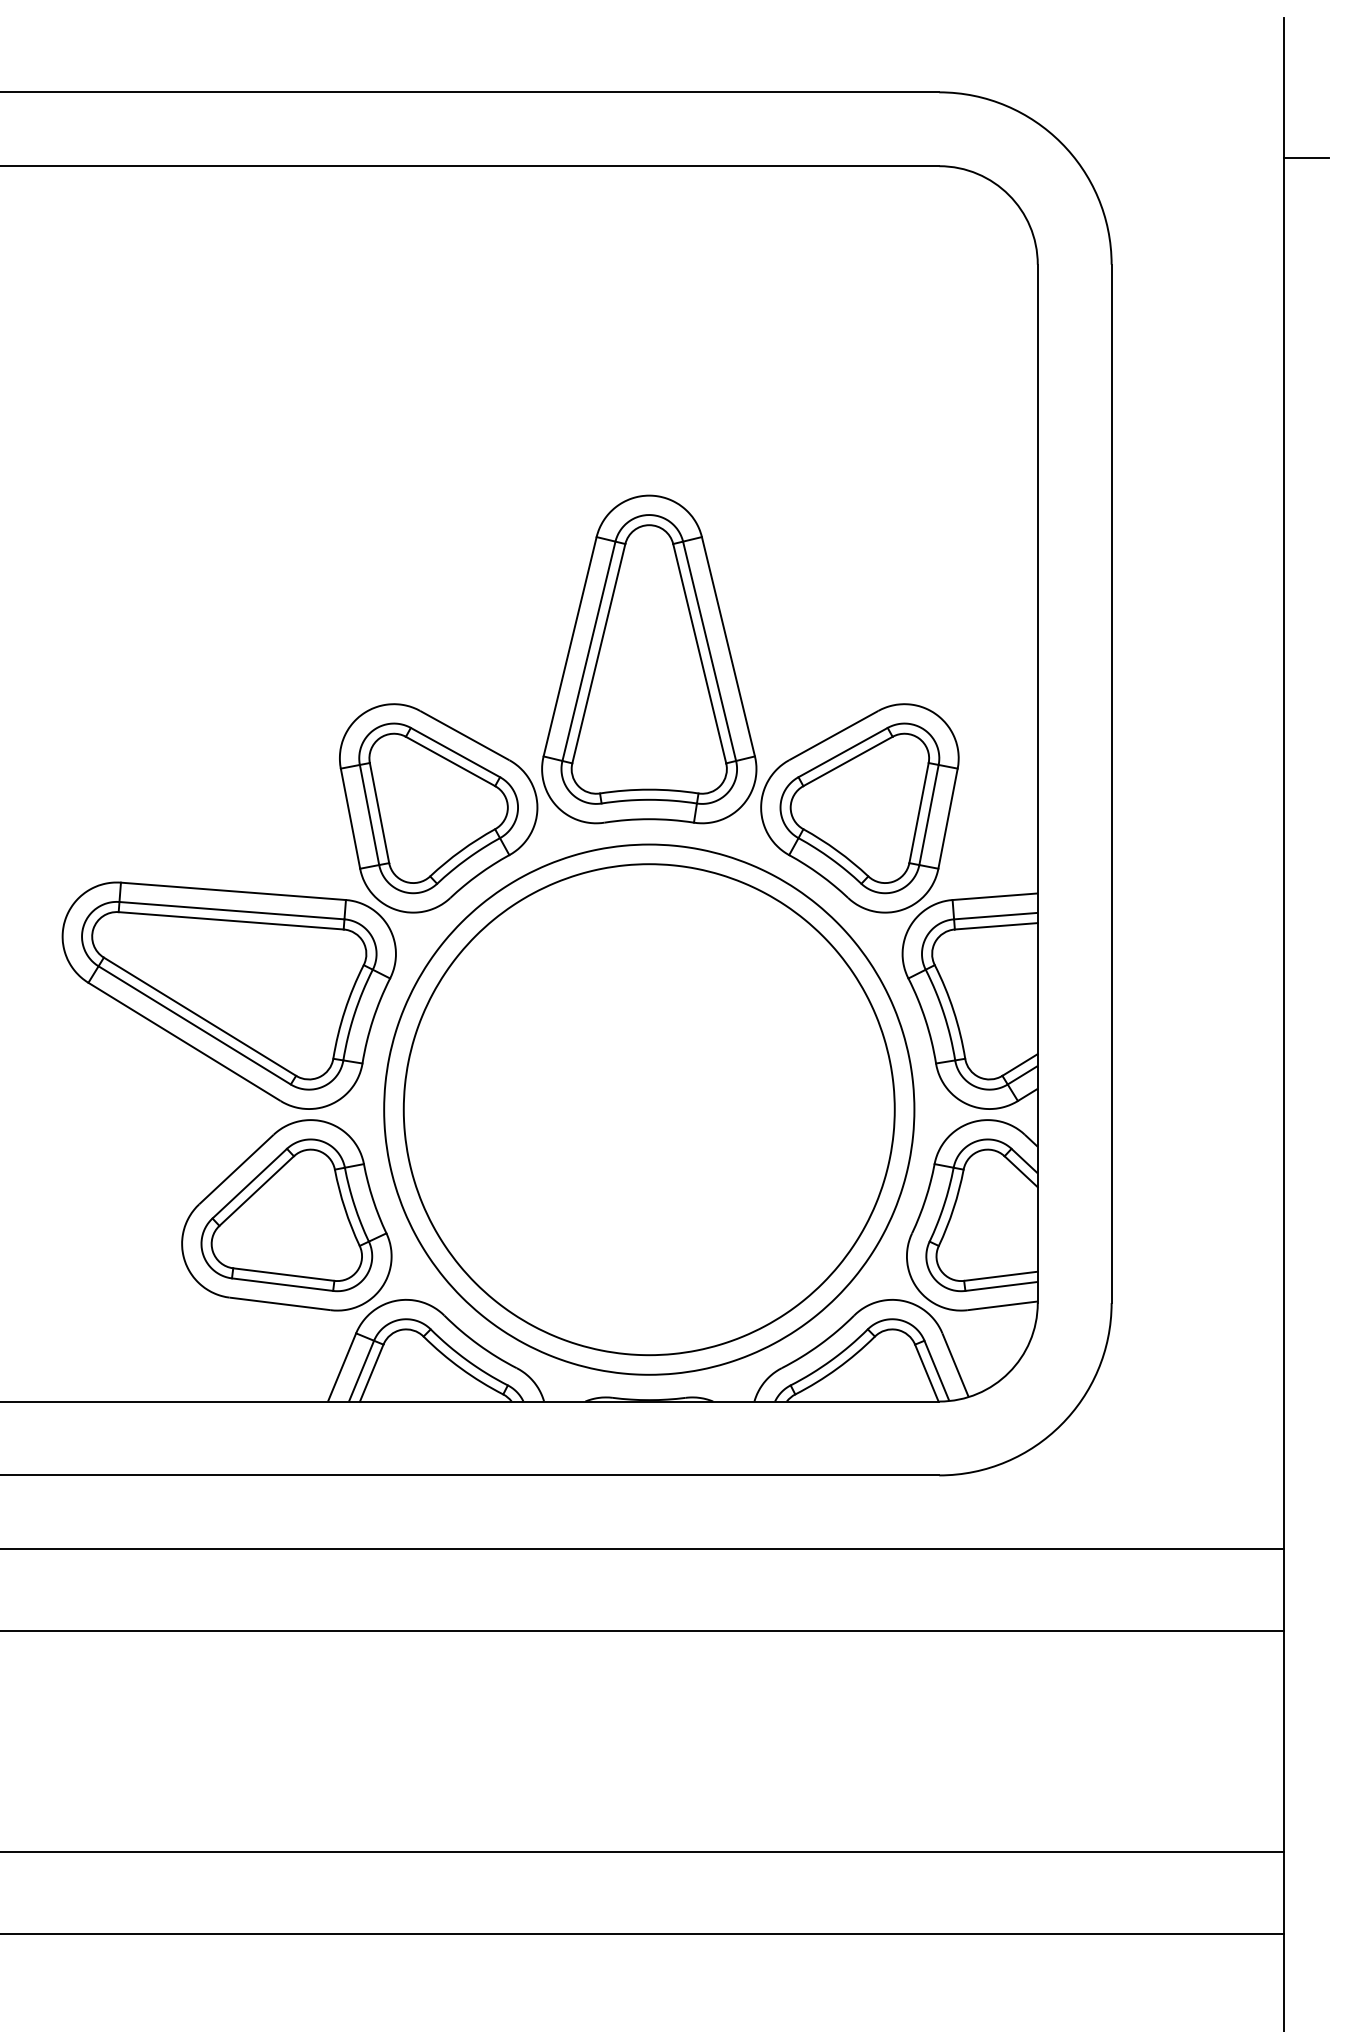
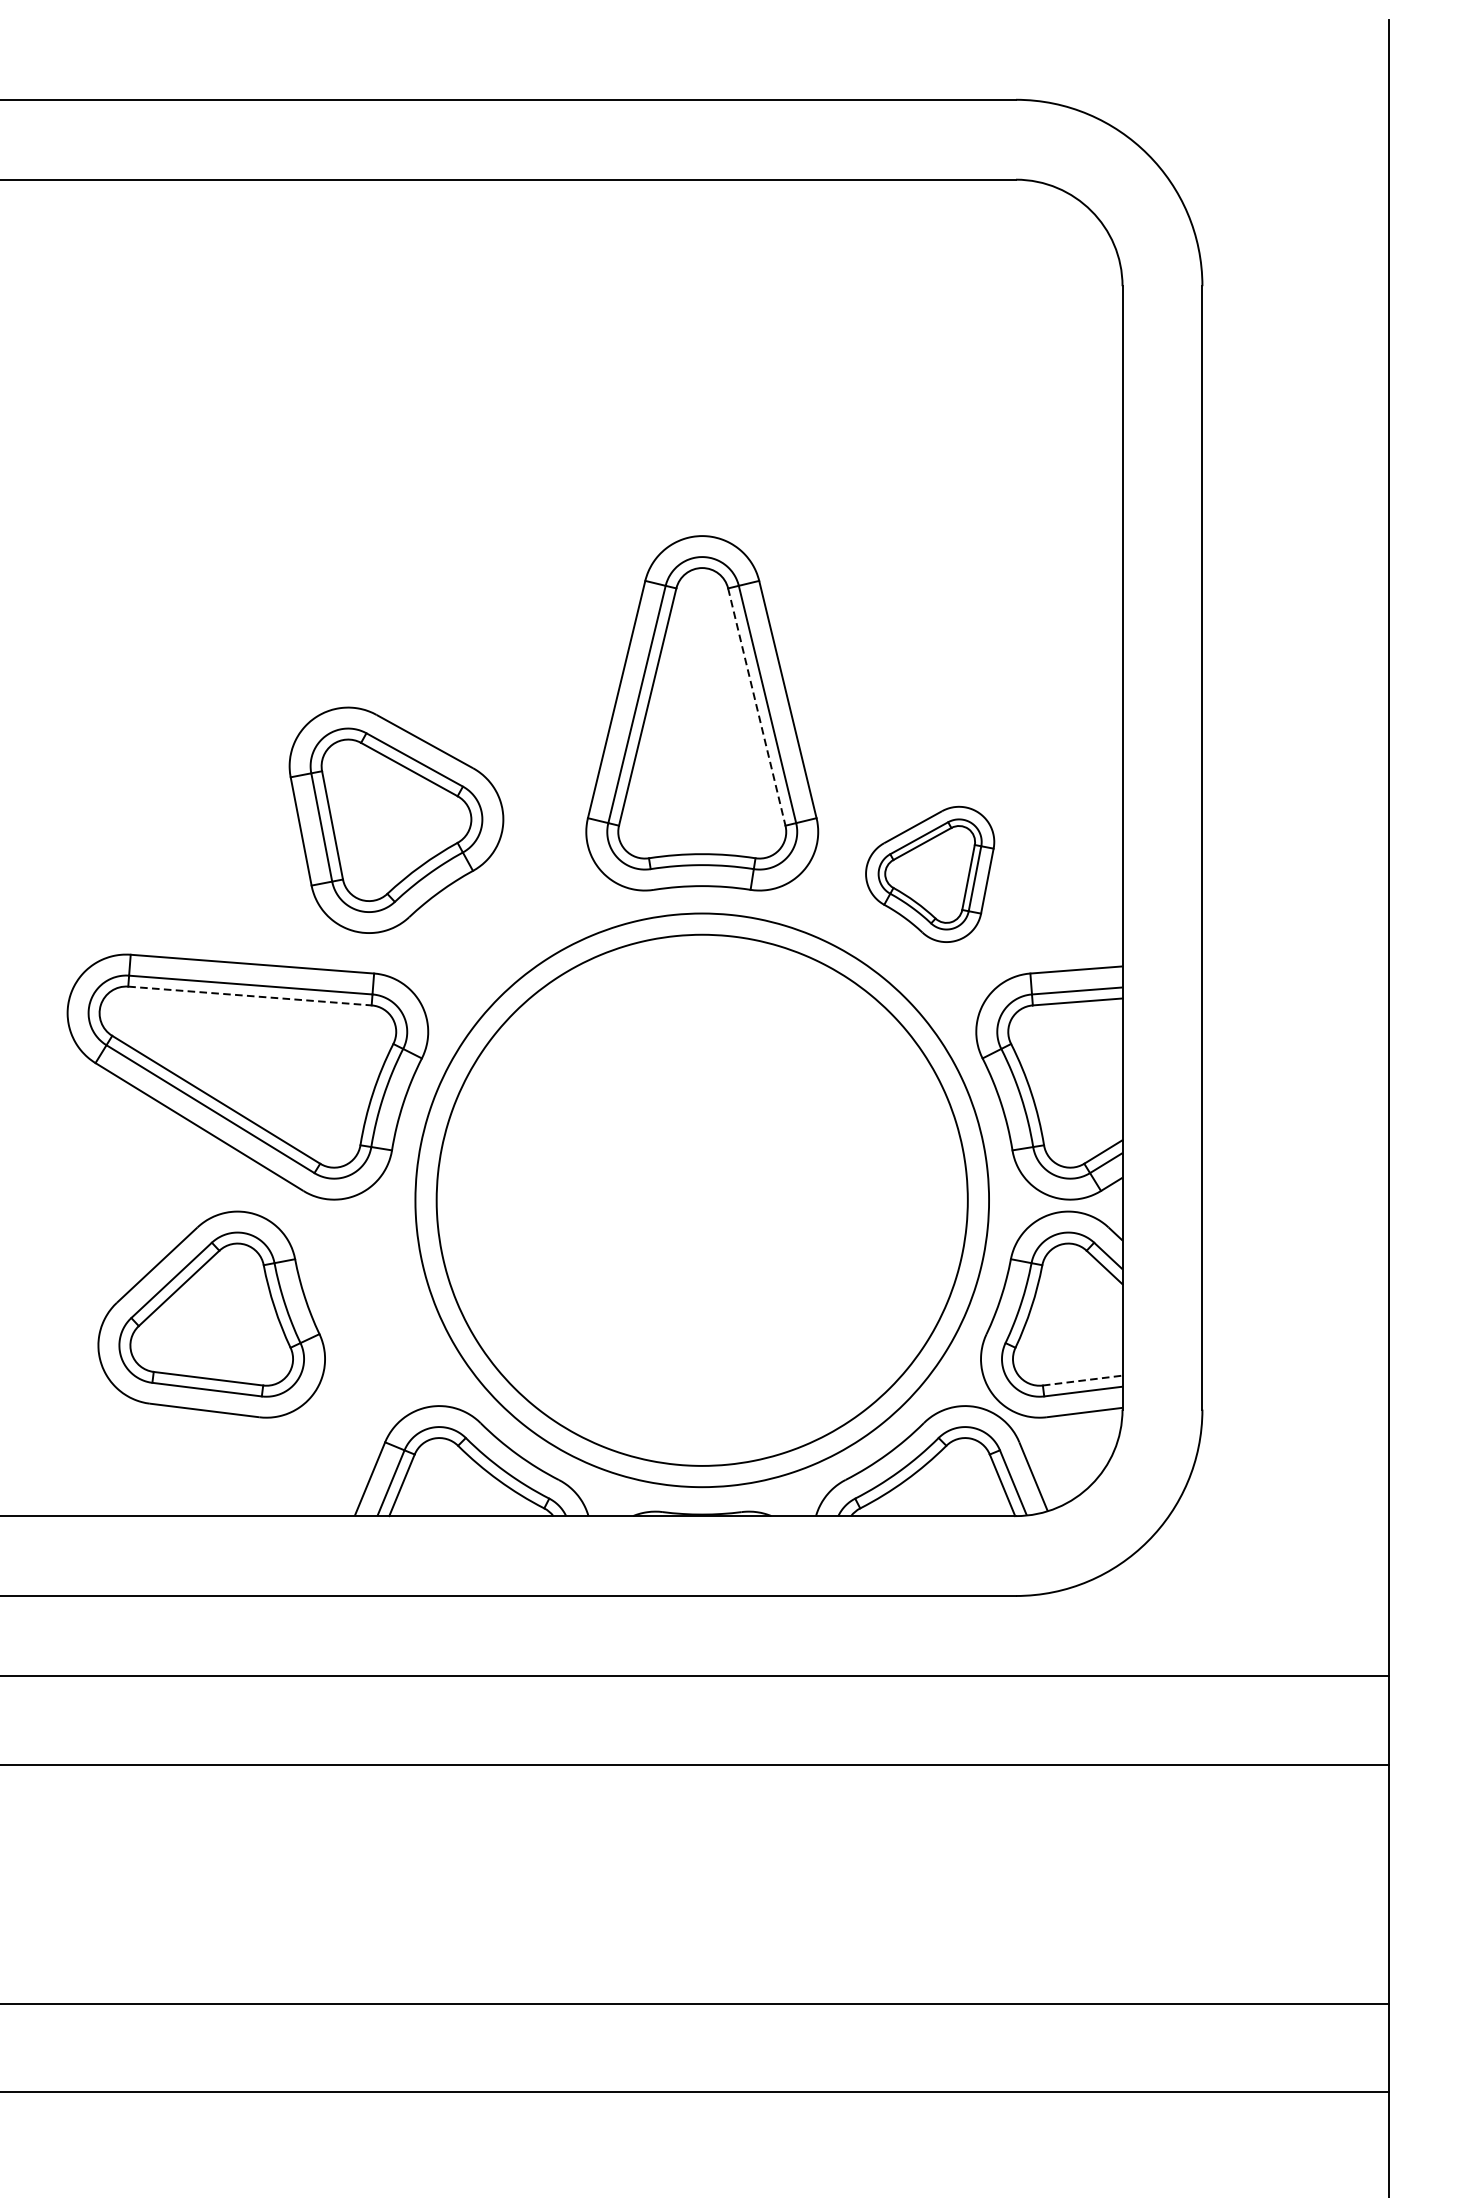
line: (1306, 158) -> (1413, 171), removed
line: (699, 653) -> (756, 706), solid -> dashed
part: (438, 808) -> (396, 820), moved
part: (859, 808) -> (929, 874), size x0.6
line: (231, 920) -> (250, 995), solid -> dashed
part: (286, 1215) -> (211, 1314), moved
line: (1001, 1276) -> (1083, 1380), solid -> dashed

